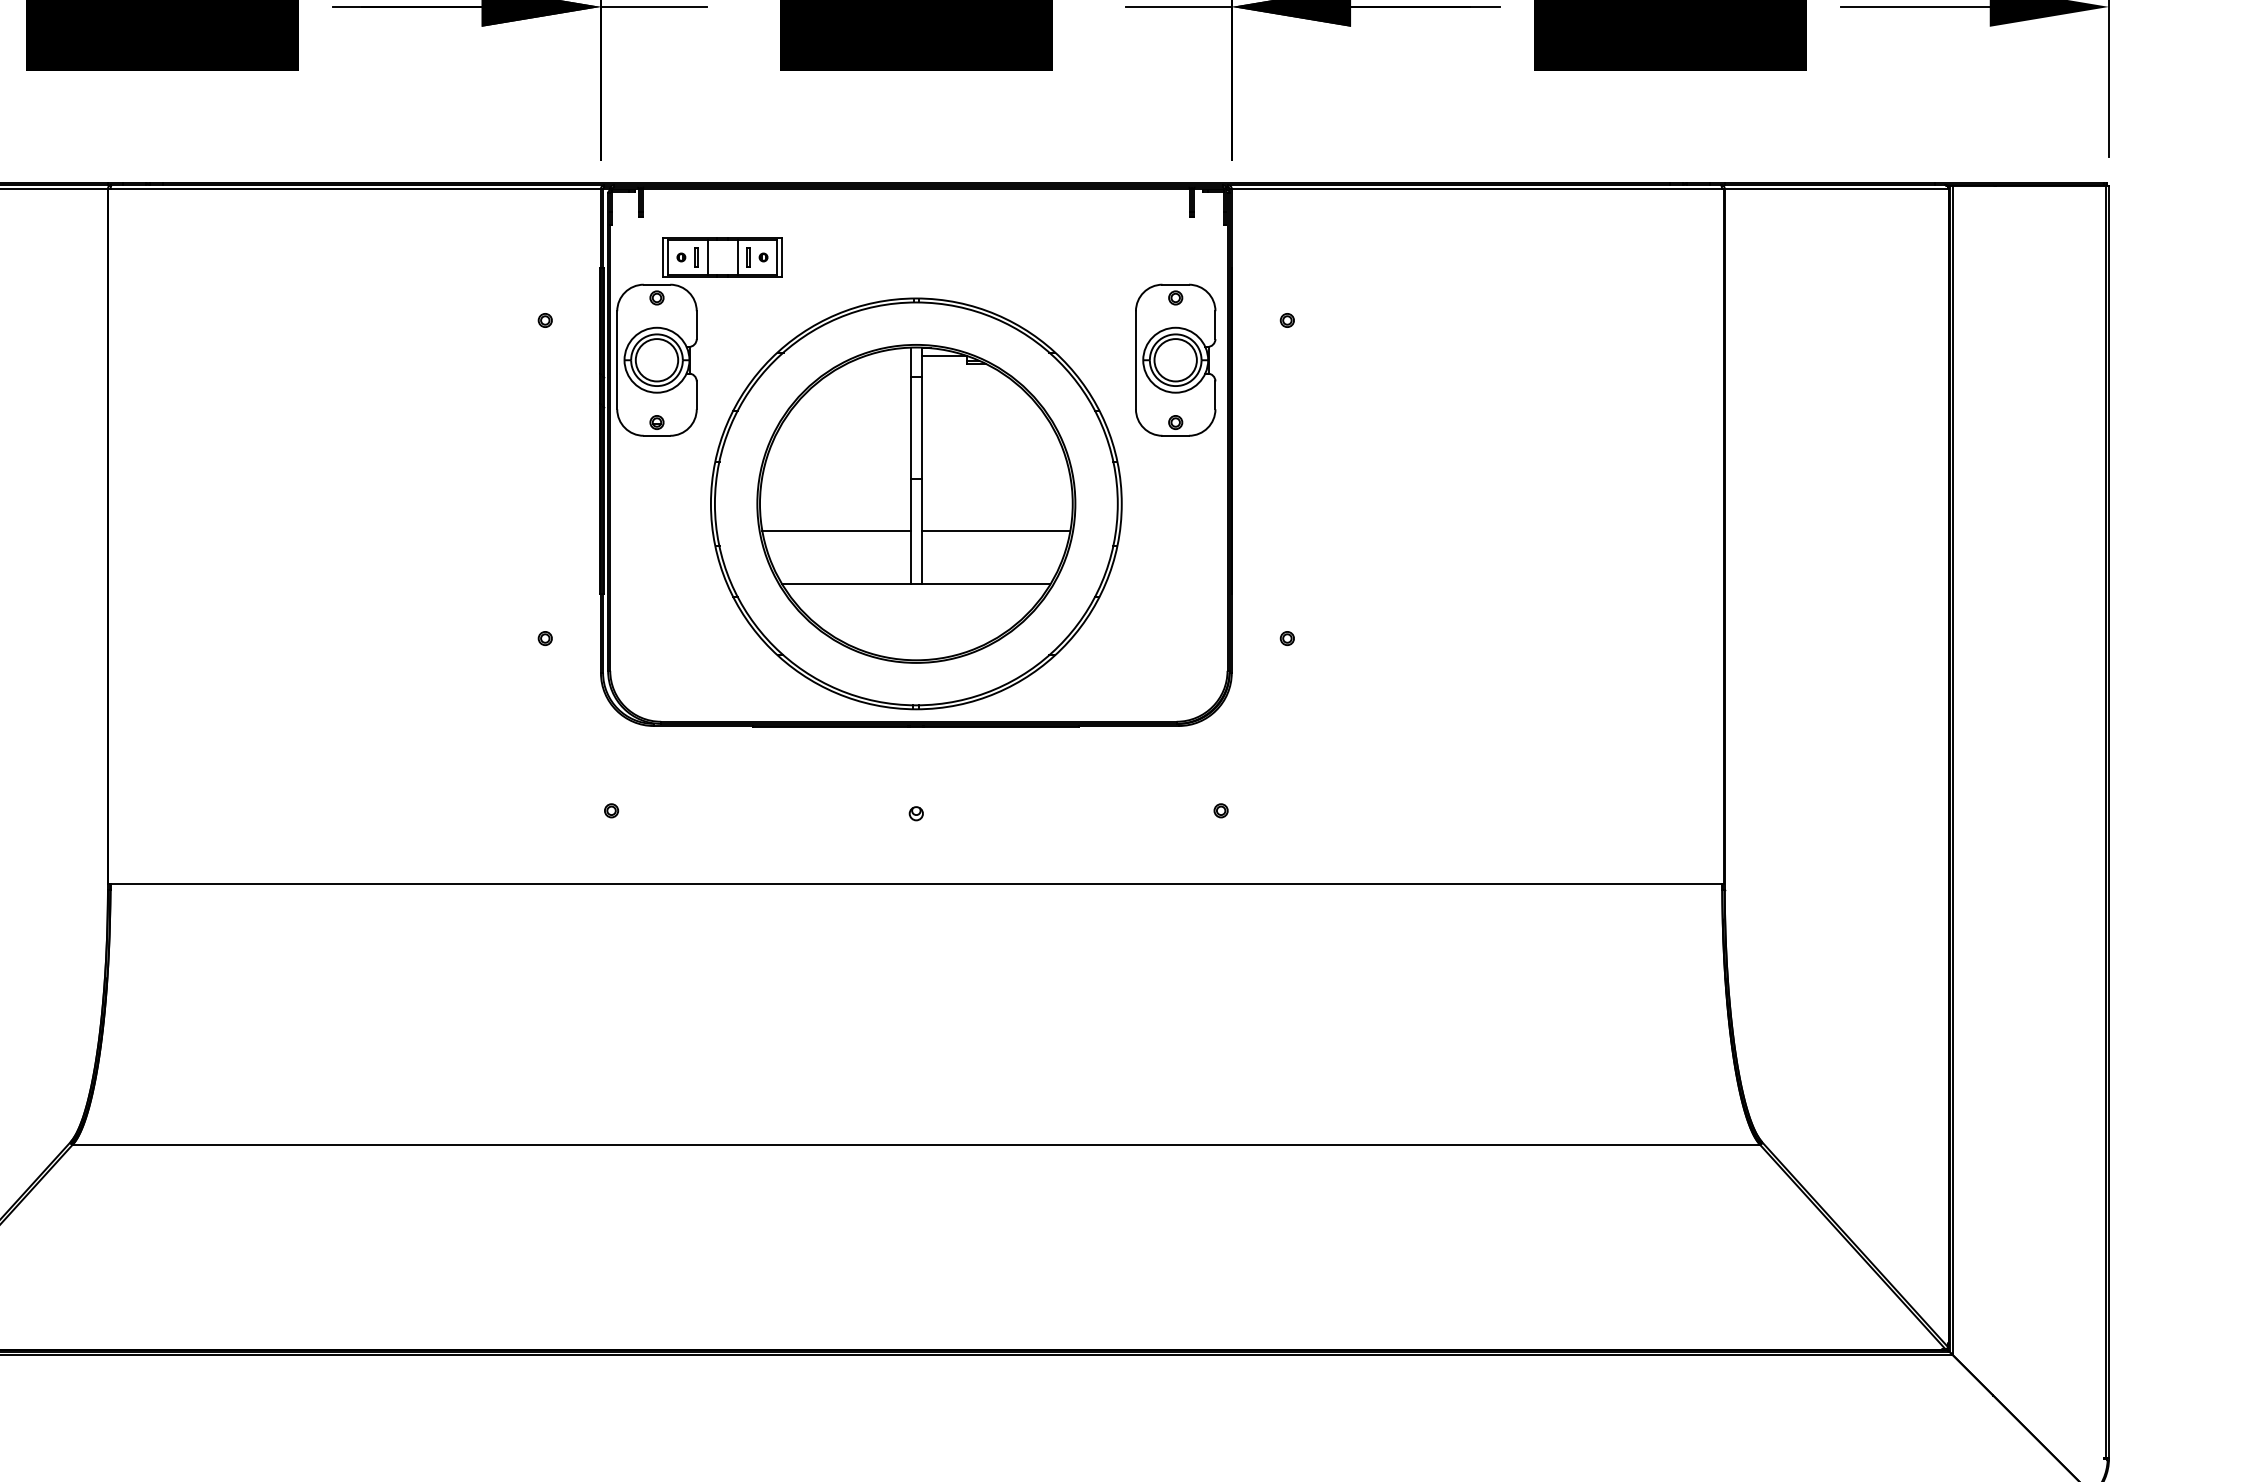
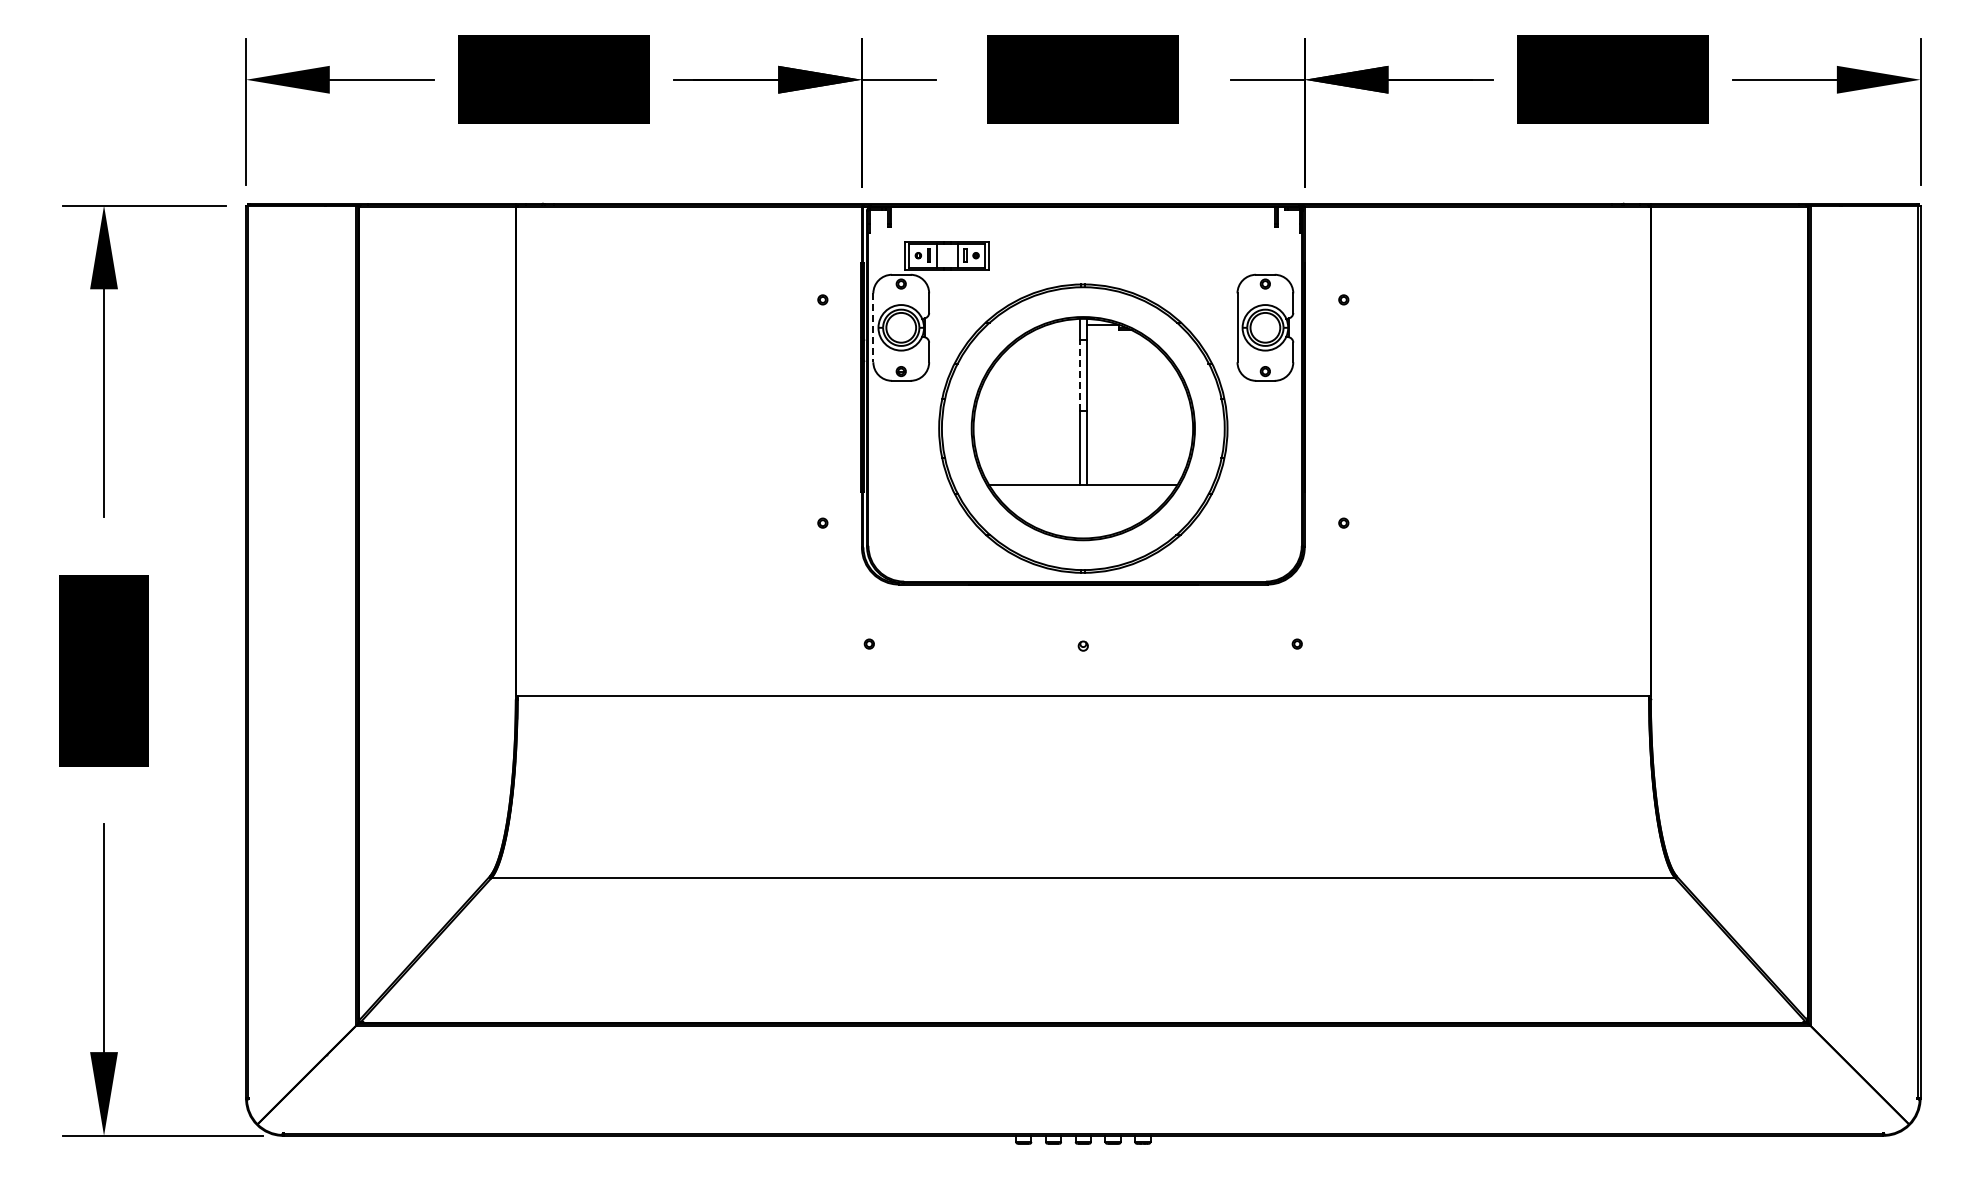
line: (617, 361) -> (873, 328), solid -> dashed
line: (910, 428) -> (1079, 375), solid -> dashed
line: (836, 530) -> (1027, 447), removed
line: (996, 530) -> (1139, 447), removed

